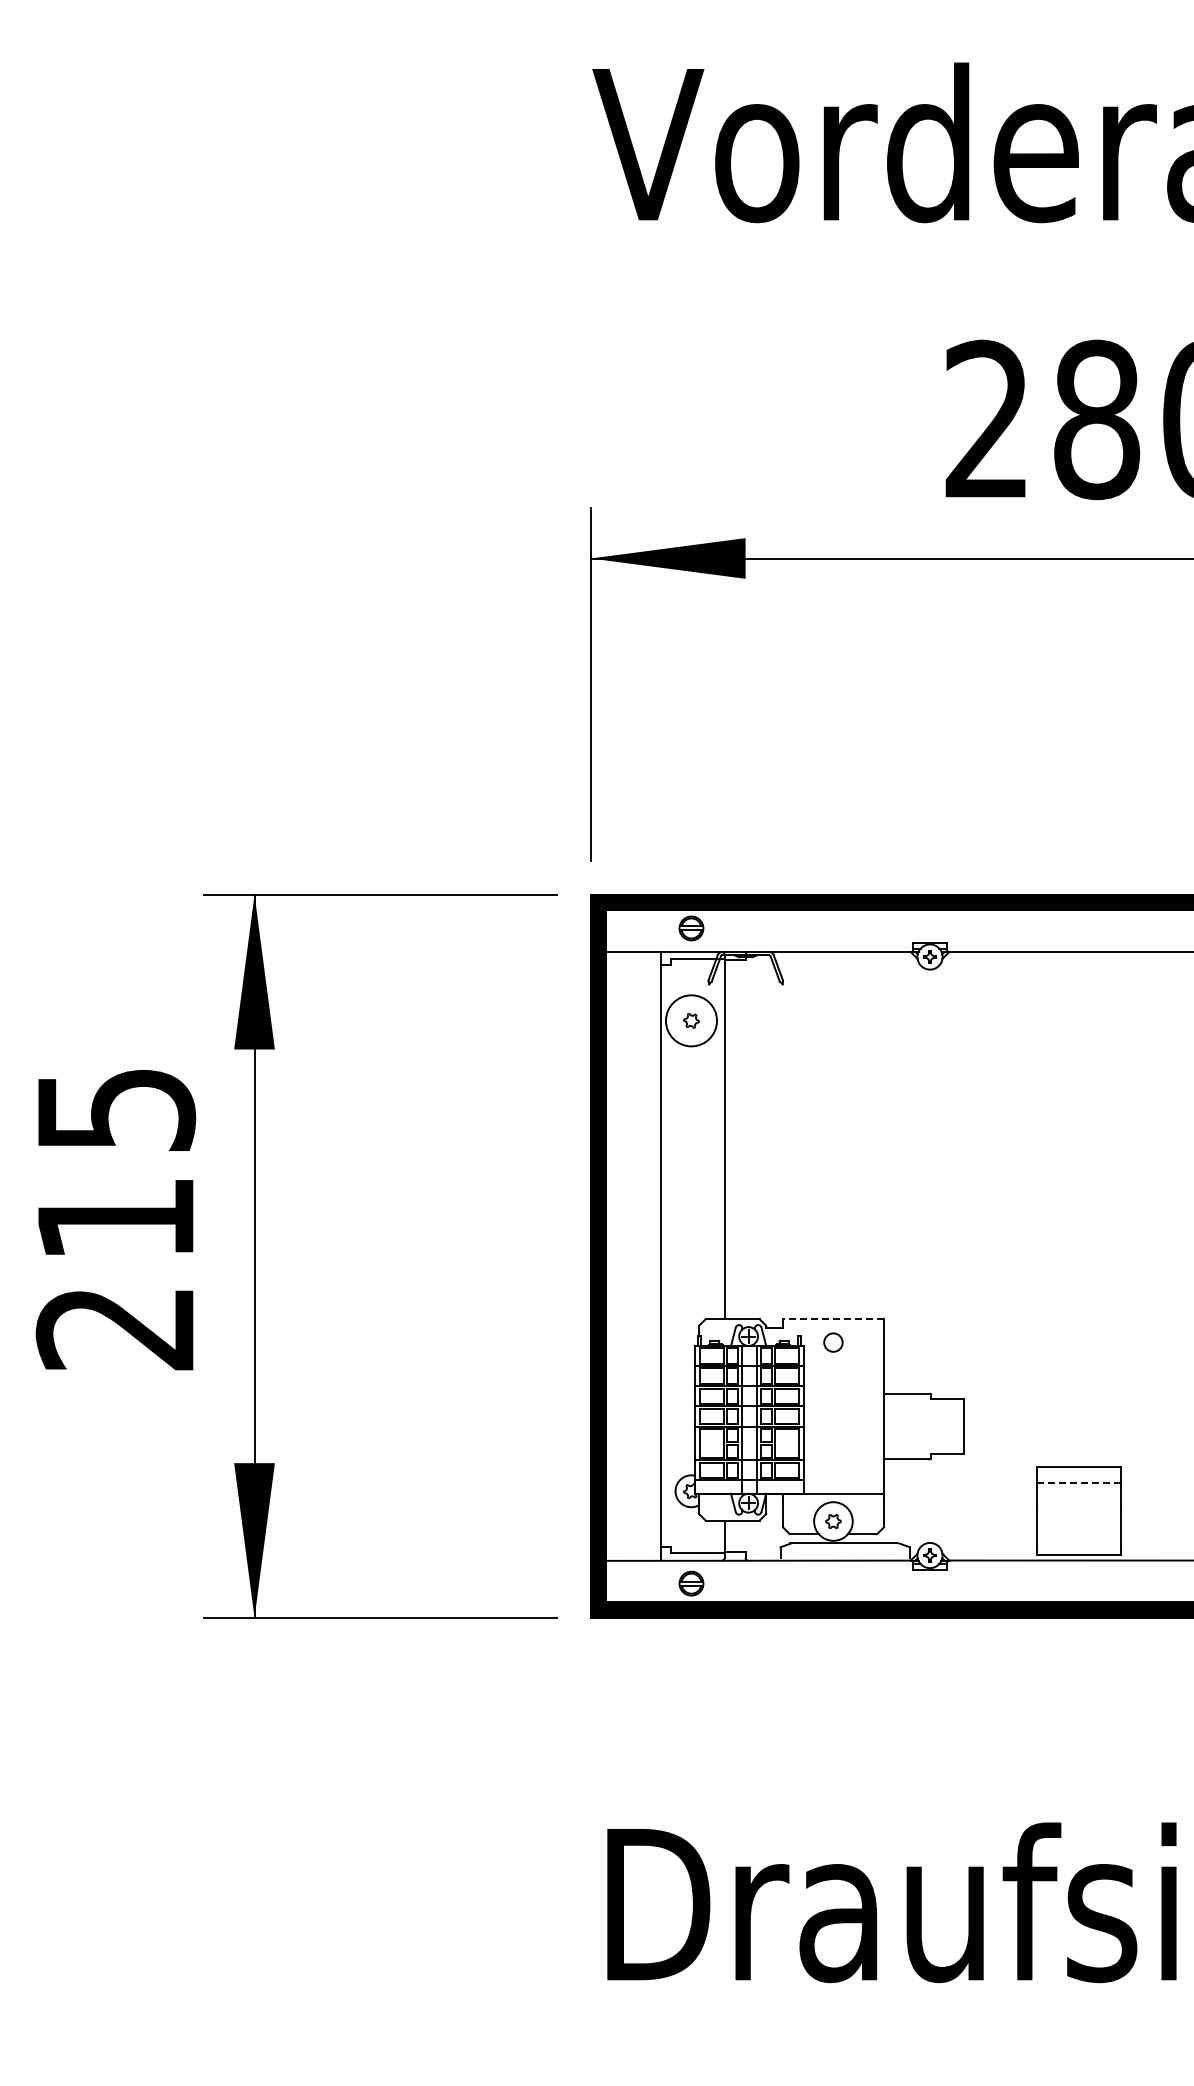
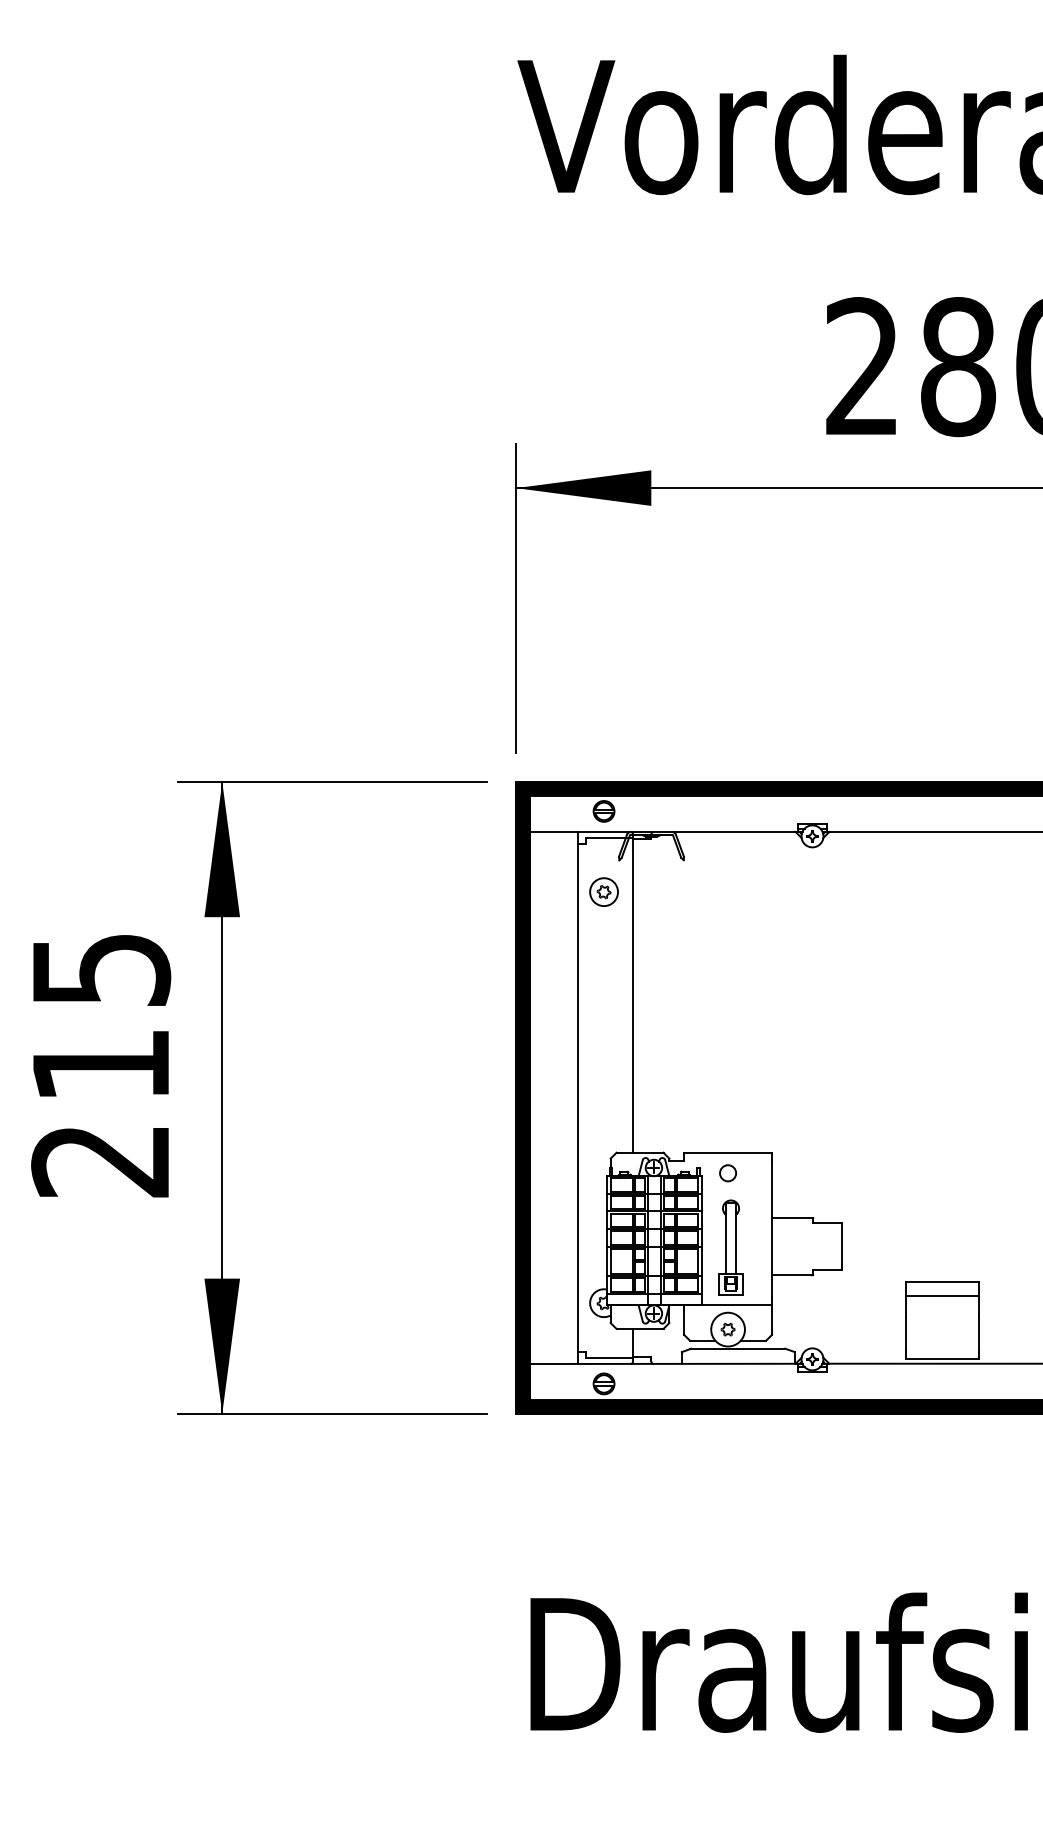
circle: (691, 1020) -> (604, 891), size x0.62
line: (832, 1319) -> (727, 1153), dashed -> solid
part: (836, 1427) -> (730, 1247), added
line: (1078, 1482) -> (942, 1295), dashed -> solid

